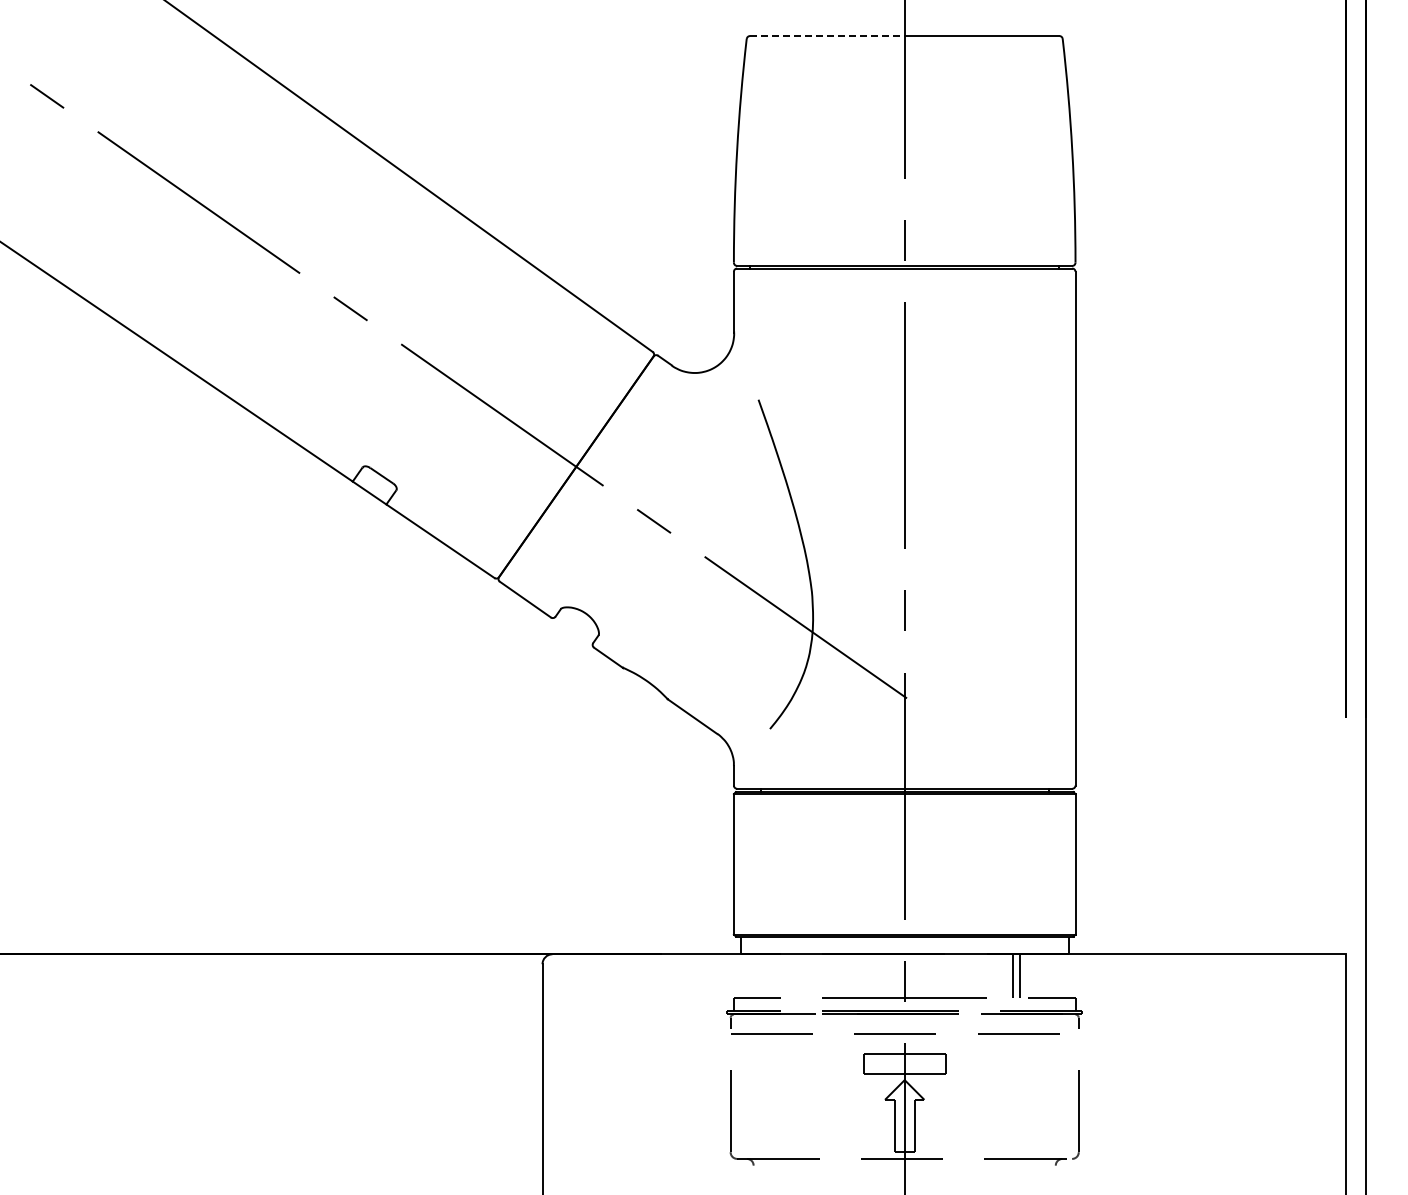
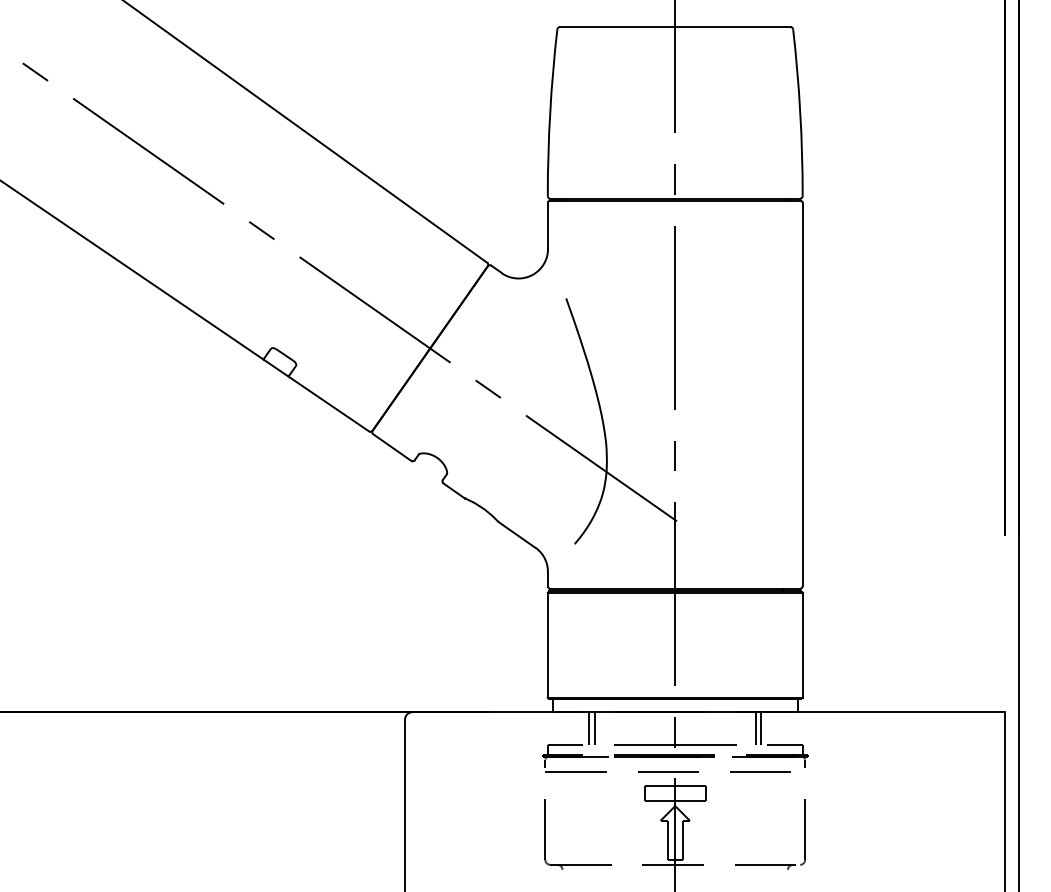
line: (827, 36) -> (617, 27), dashed -> solid
line: (789, 976) -> (589, 728), added
line: (796, 976) -> (594, 728), added

